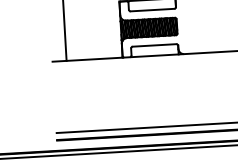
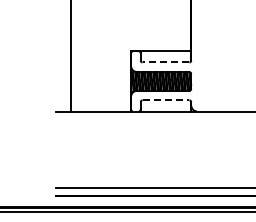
line: (152, 10) -> (165, 62), solid -> dashed
line: (155, 45) -> (166, 100), solid -> dashed

